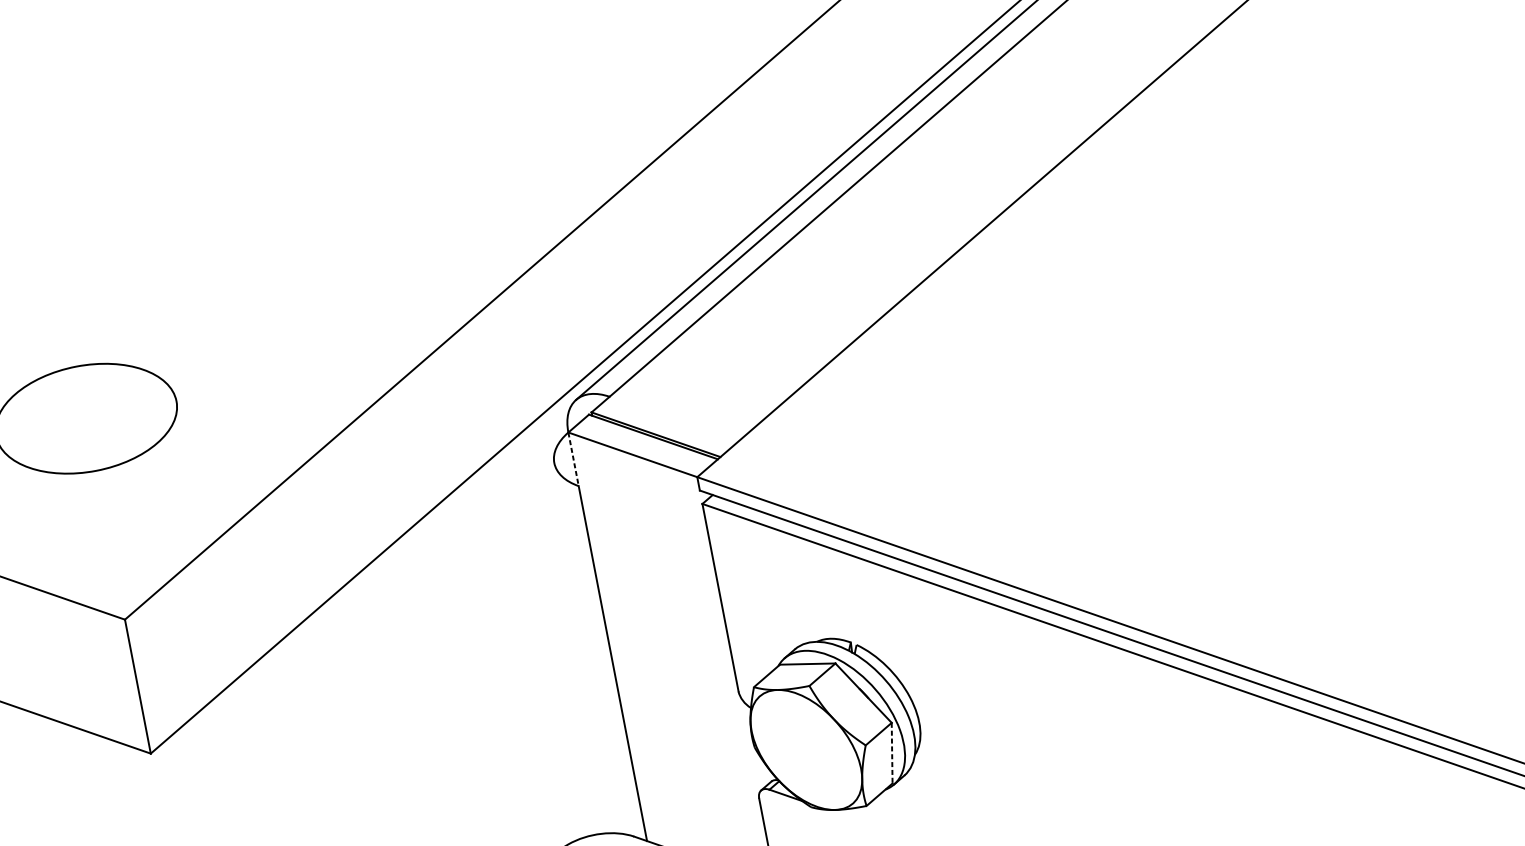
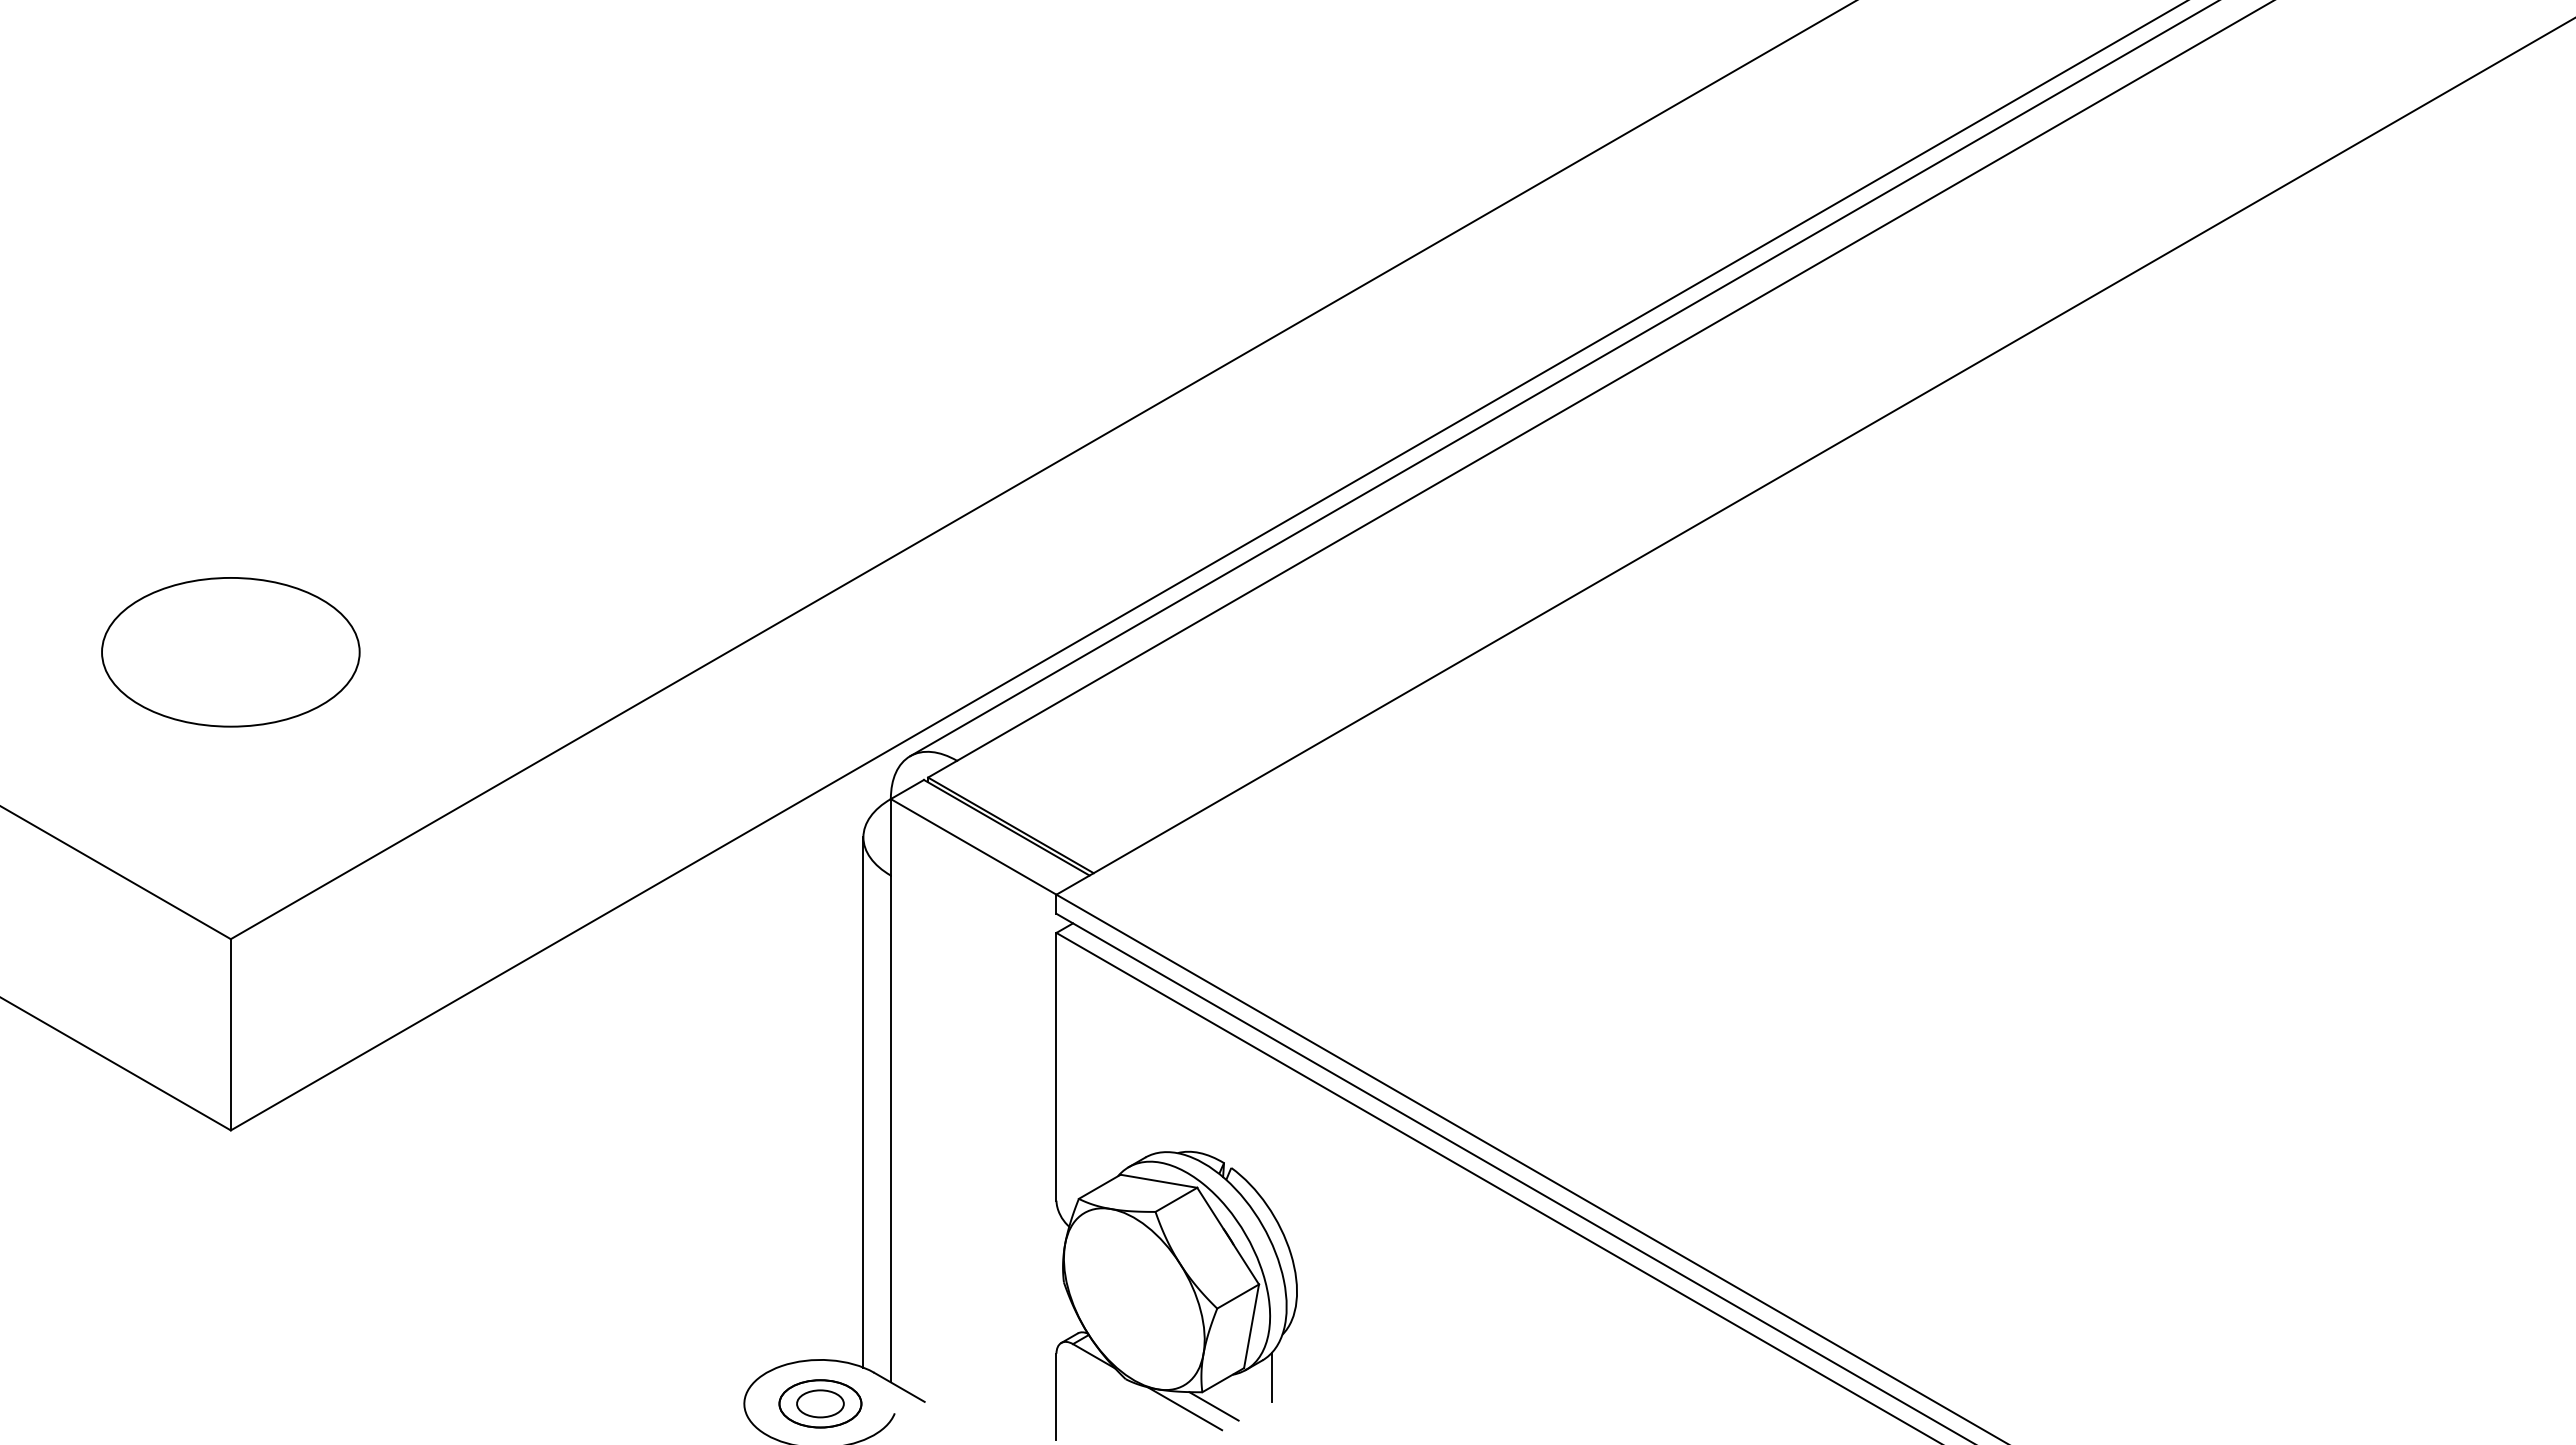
line: (573, 459) -> (890, 837), dashed -> solid
line: (590, 648) -> (863, 1102), added
line: (892, 753) -> (1251, 1326), dashed -> solid
line: (912, 785) -> (1271, 1376), added
line: (876, 814) -> (1213, 1406), added
line: (856, 819) -> (1184, 1408), added

